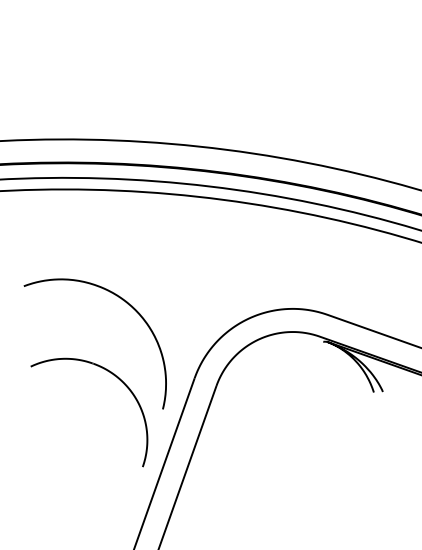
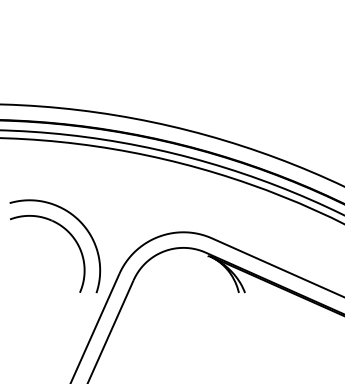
part: (117, 379) -> (67, 232), moved

